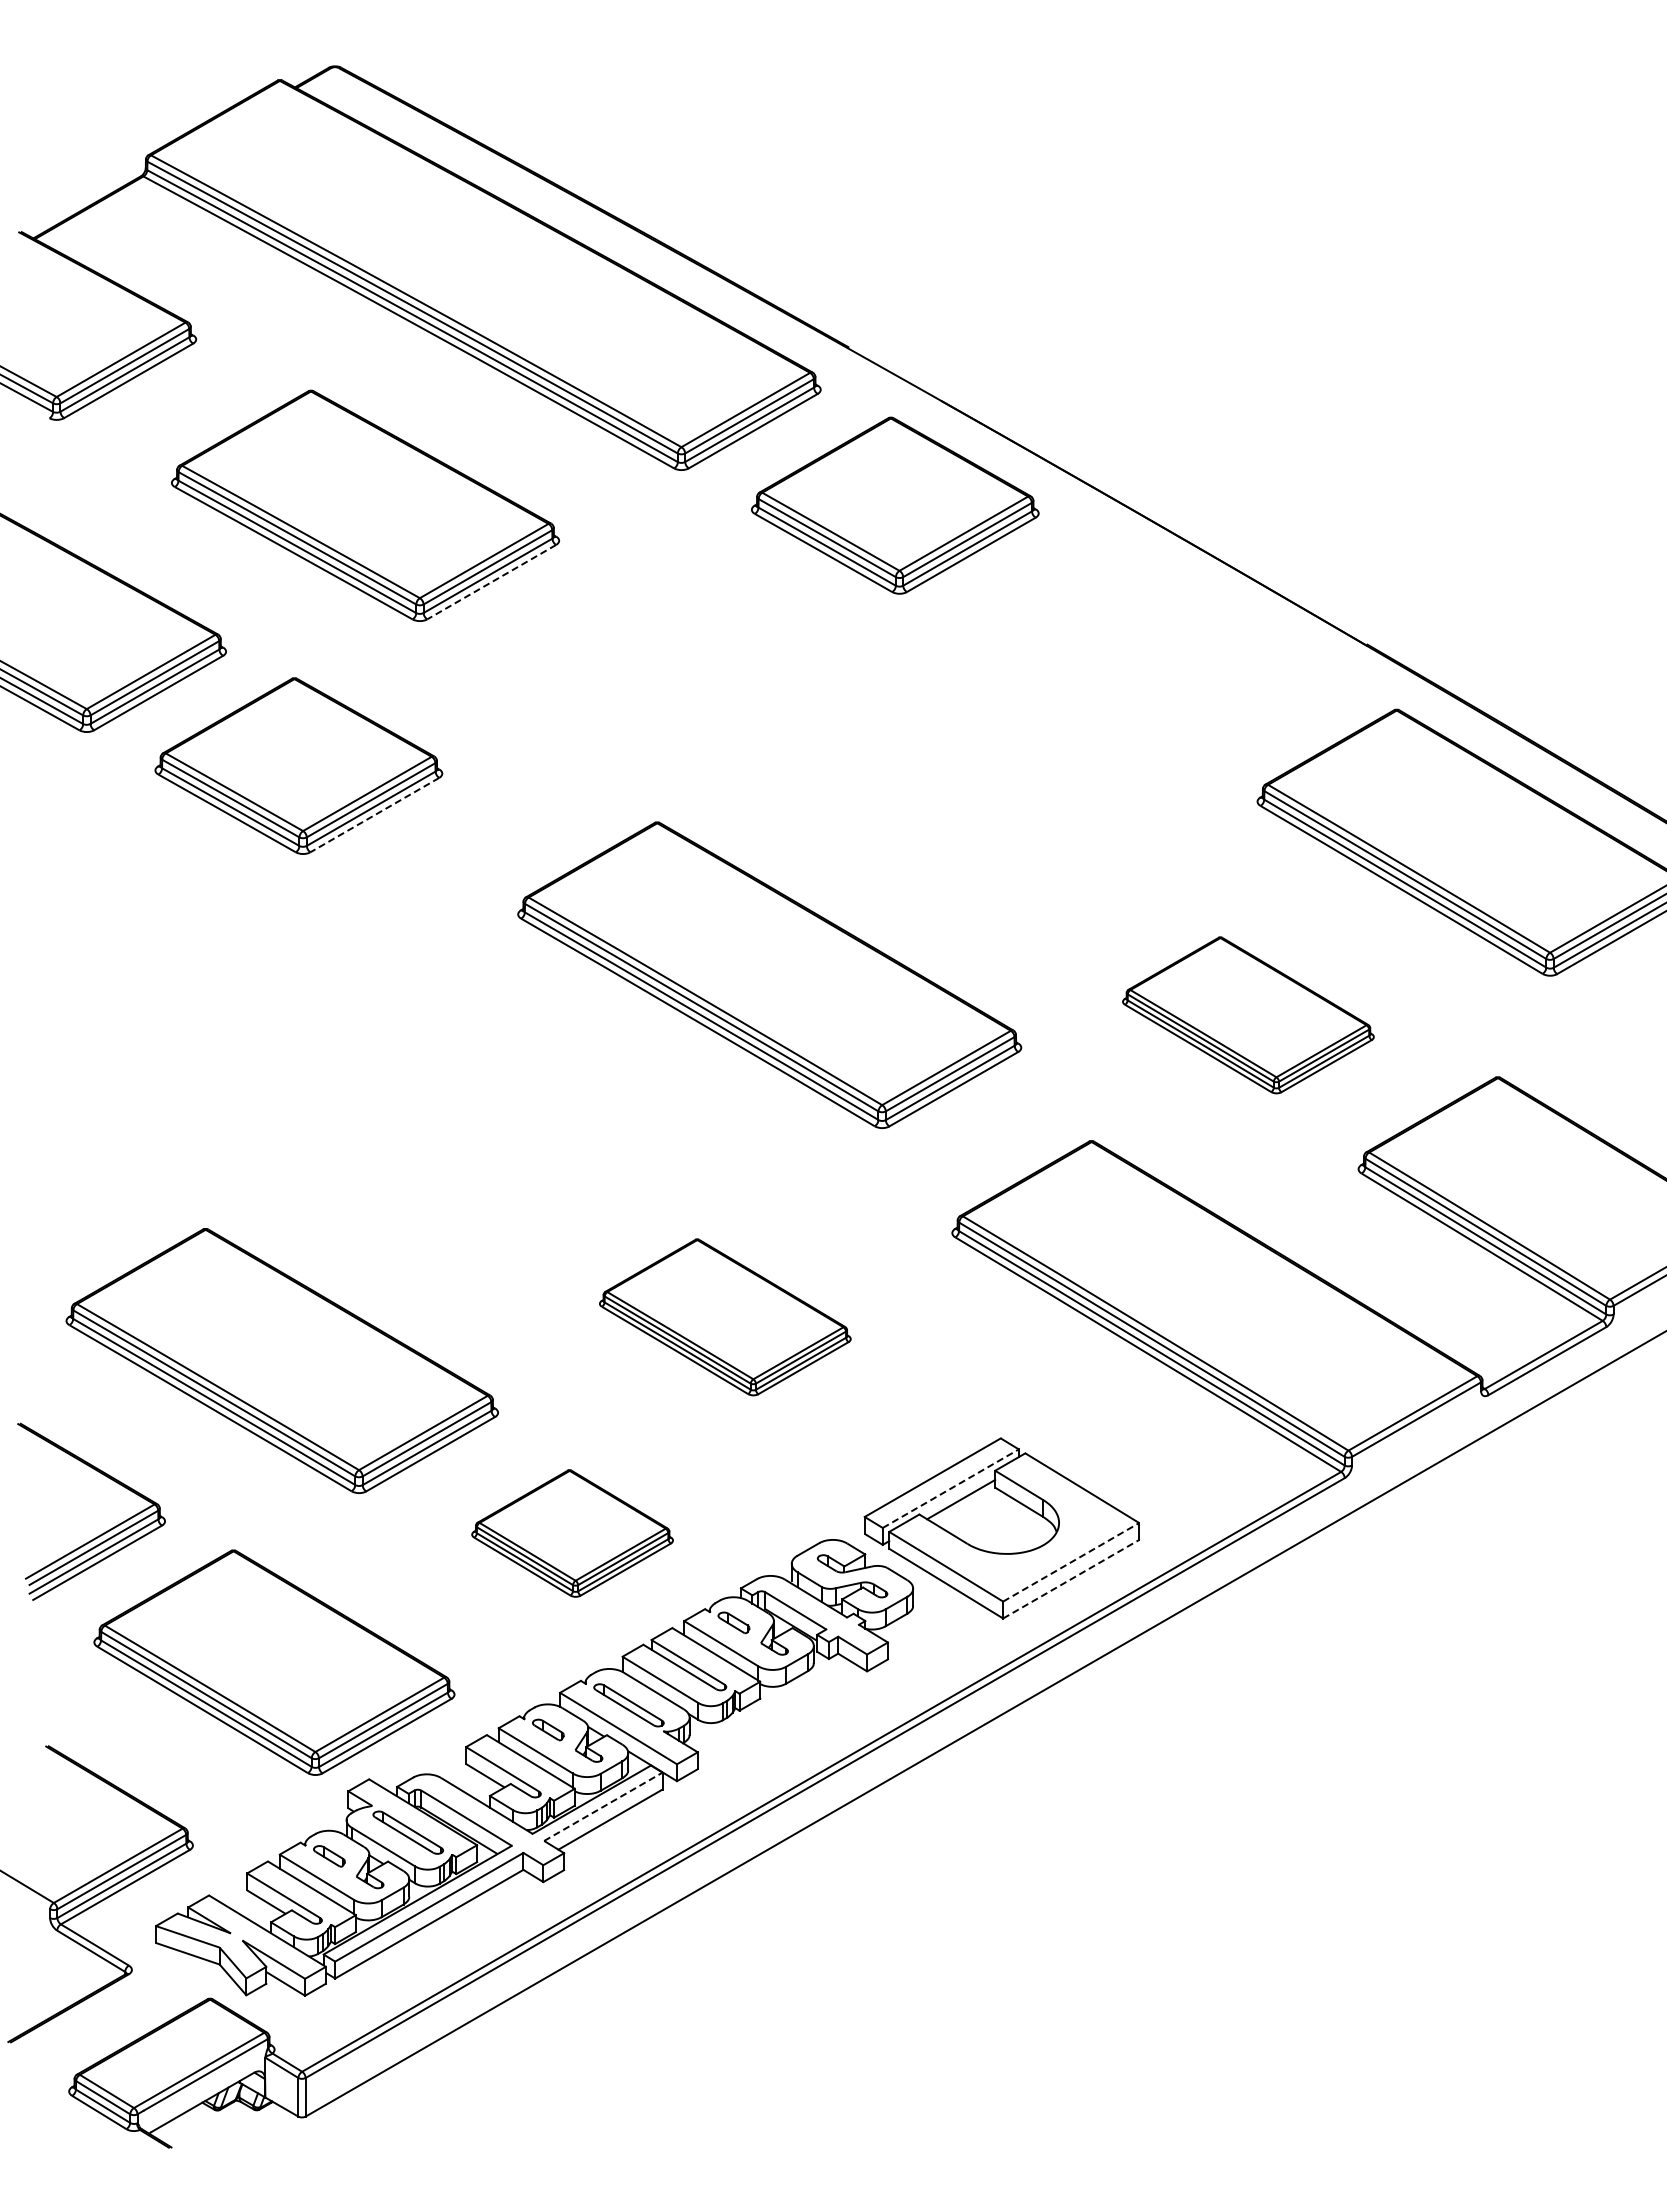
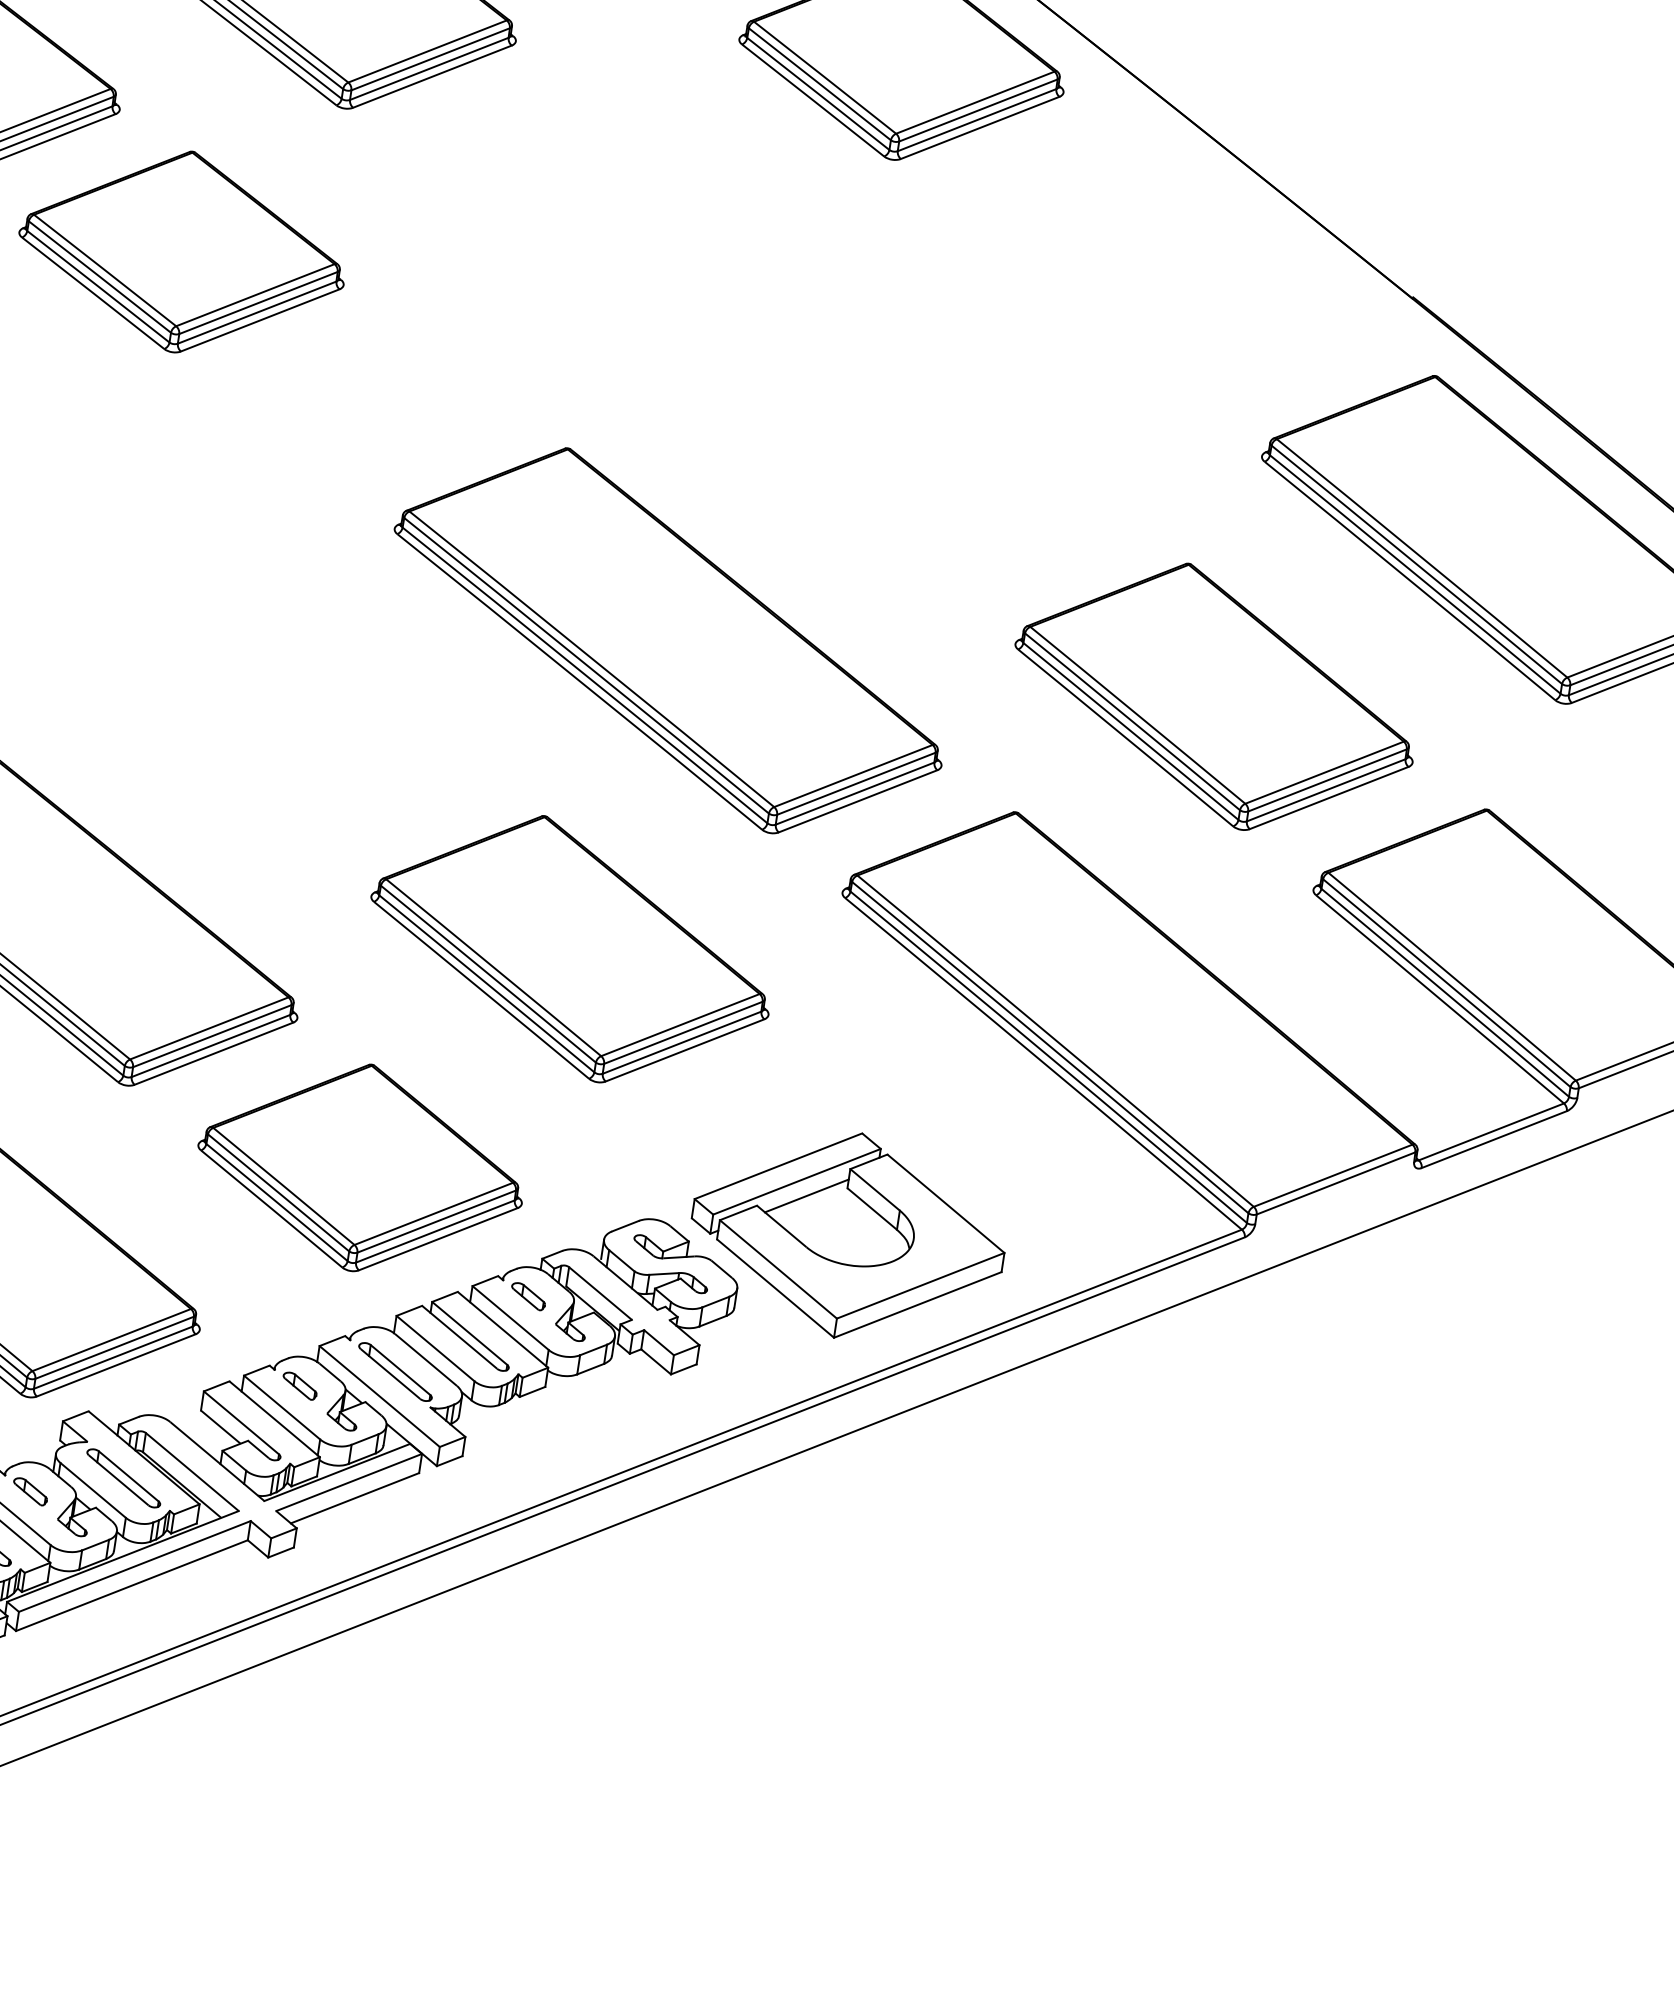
line: (491, 582) -> (432, 77), dashed -> solid
line: (374, 815) -> (259, 320), dashed -> solid
part: (769, 974) -> (668, 639), moved
part: (1248, 1015) -> (1215, 696), size x1.43
part: (725, 1317) -> (571, 949), size x1.43
line: (950, 1488) -> (796, 1181), dashed -> solid
part: (572, 1533) -> (360, 1167), size x1.43
line: (1071, 1562) -> (921, 1286), dashed -> solid
line: (1071, 1579) -> (918, 1305), dashed -> solid
line: (603, 1806) -> (349, 1482), dashed -> solid

